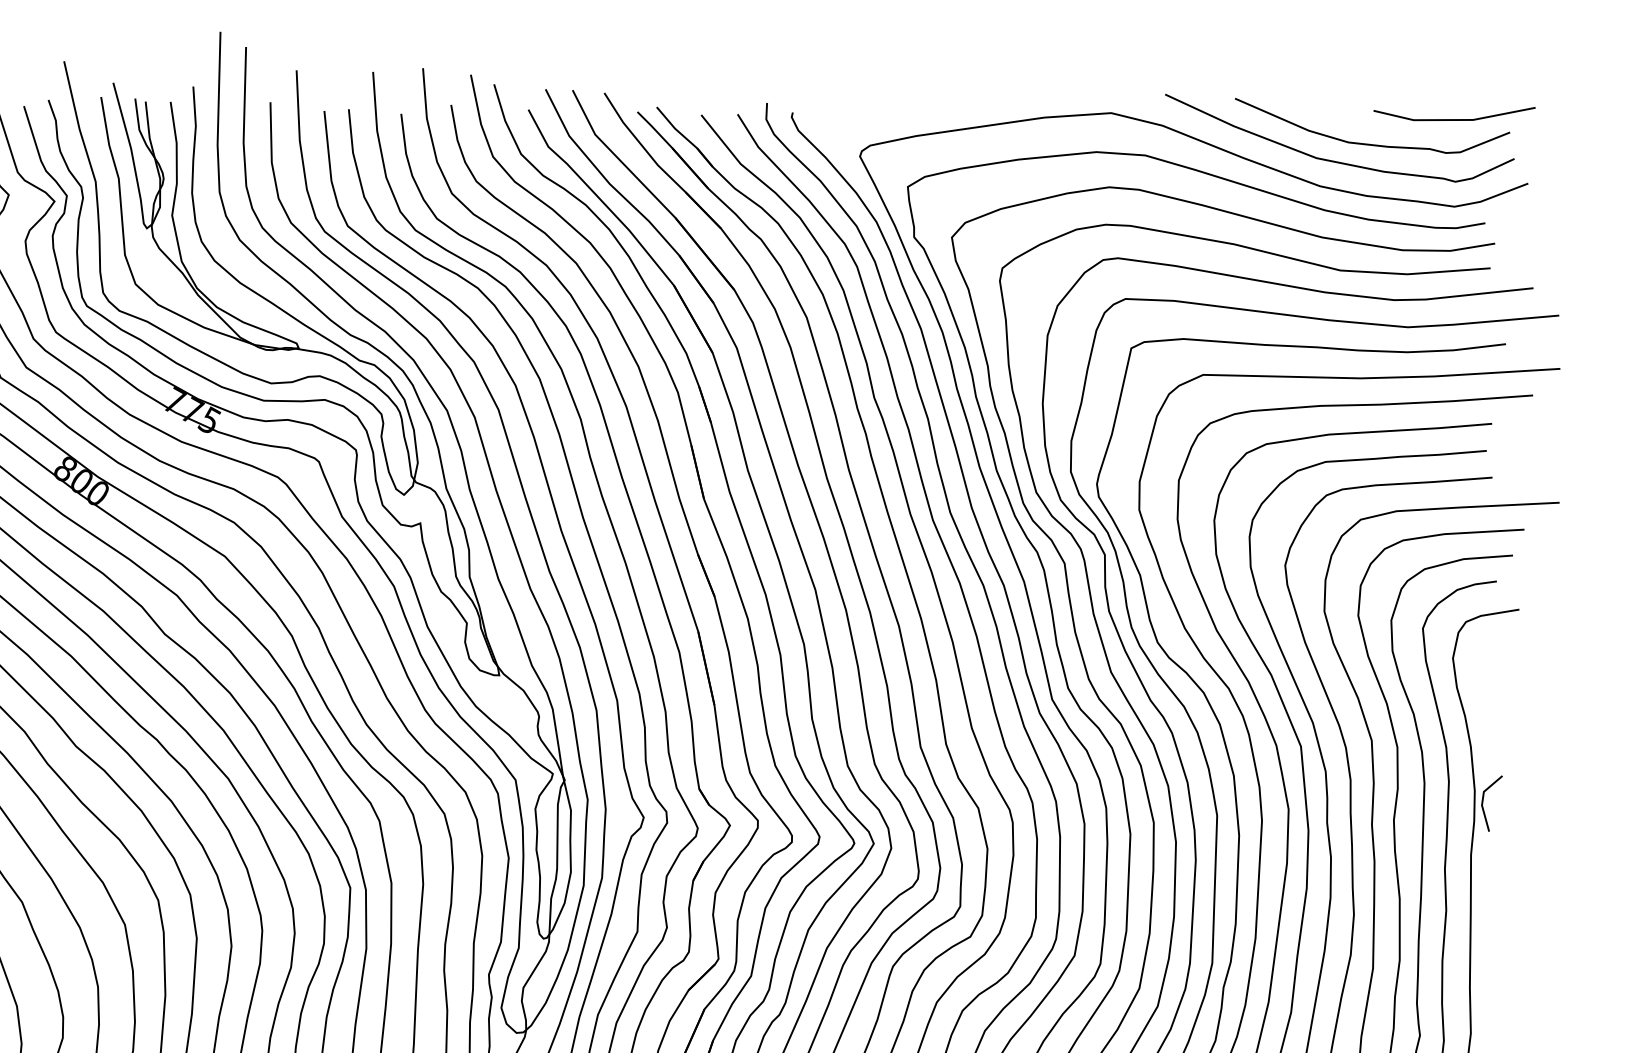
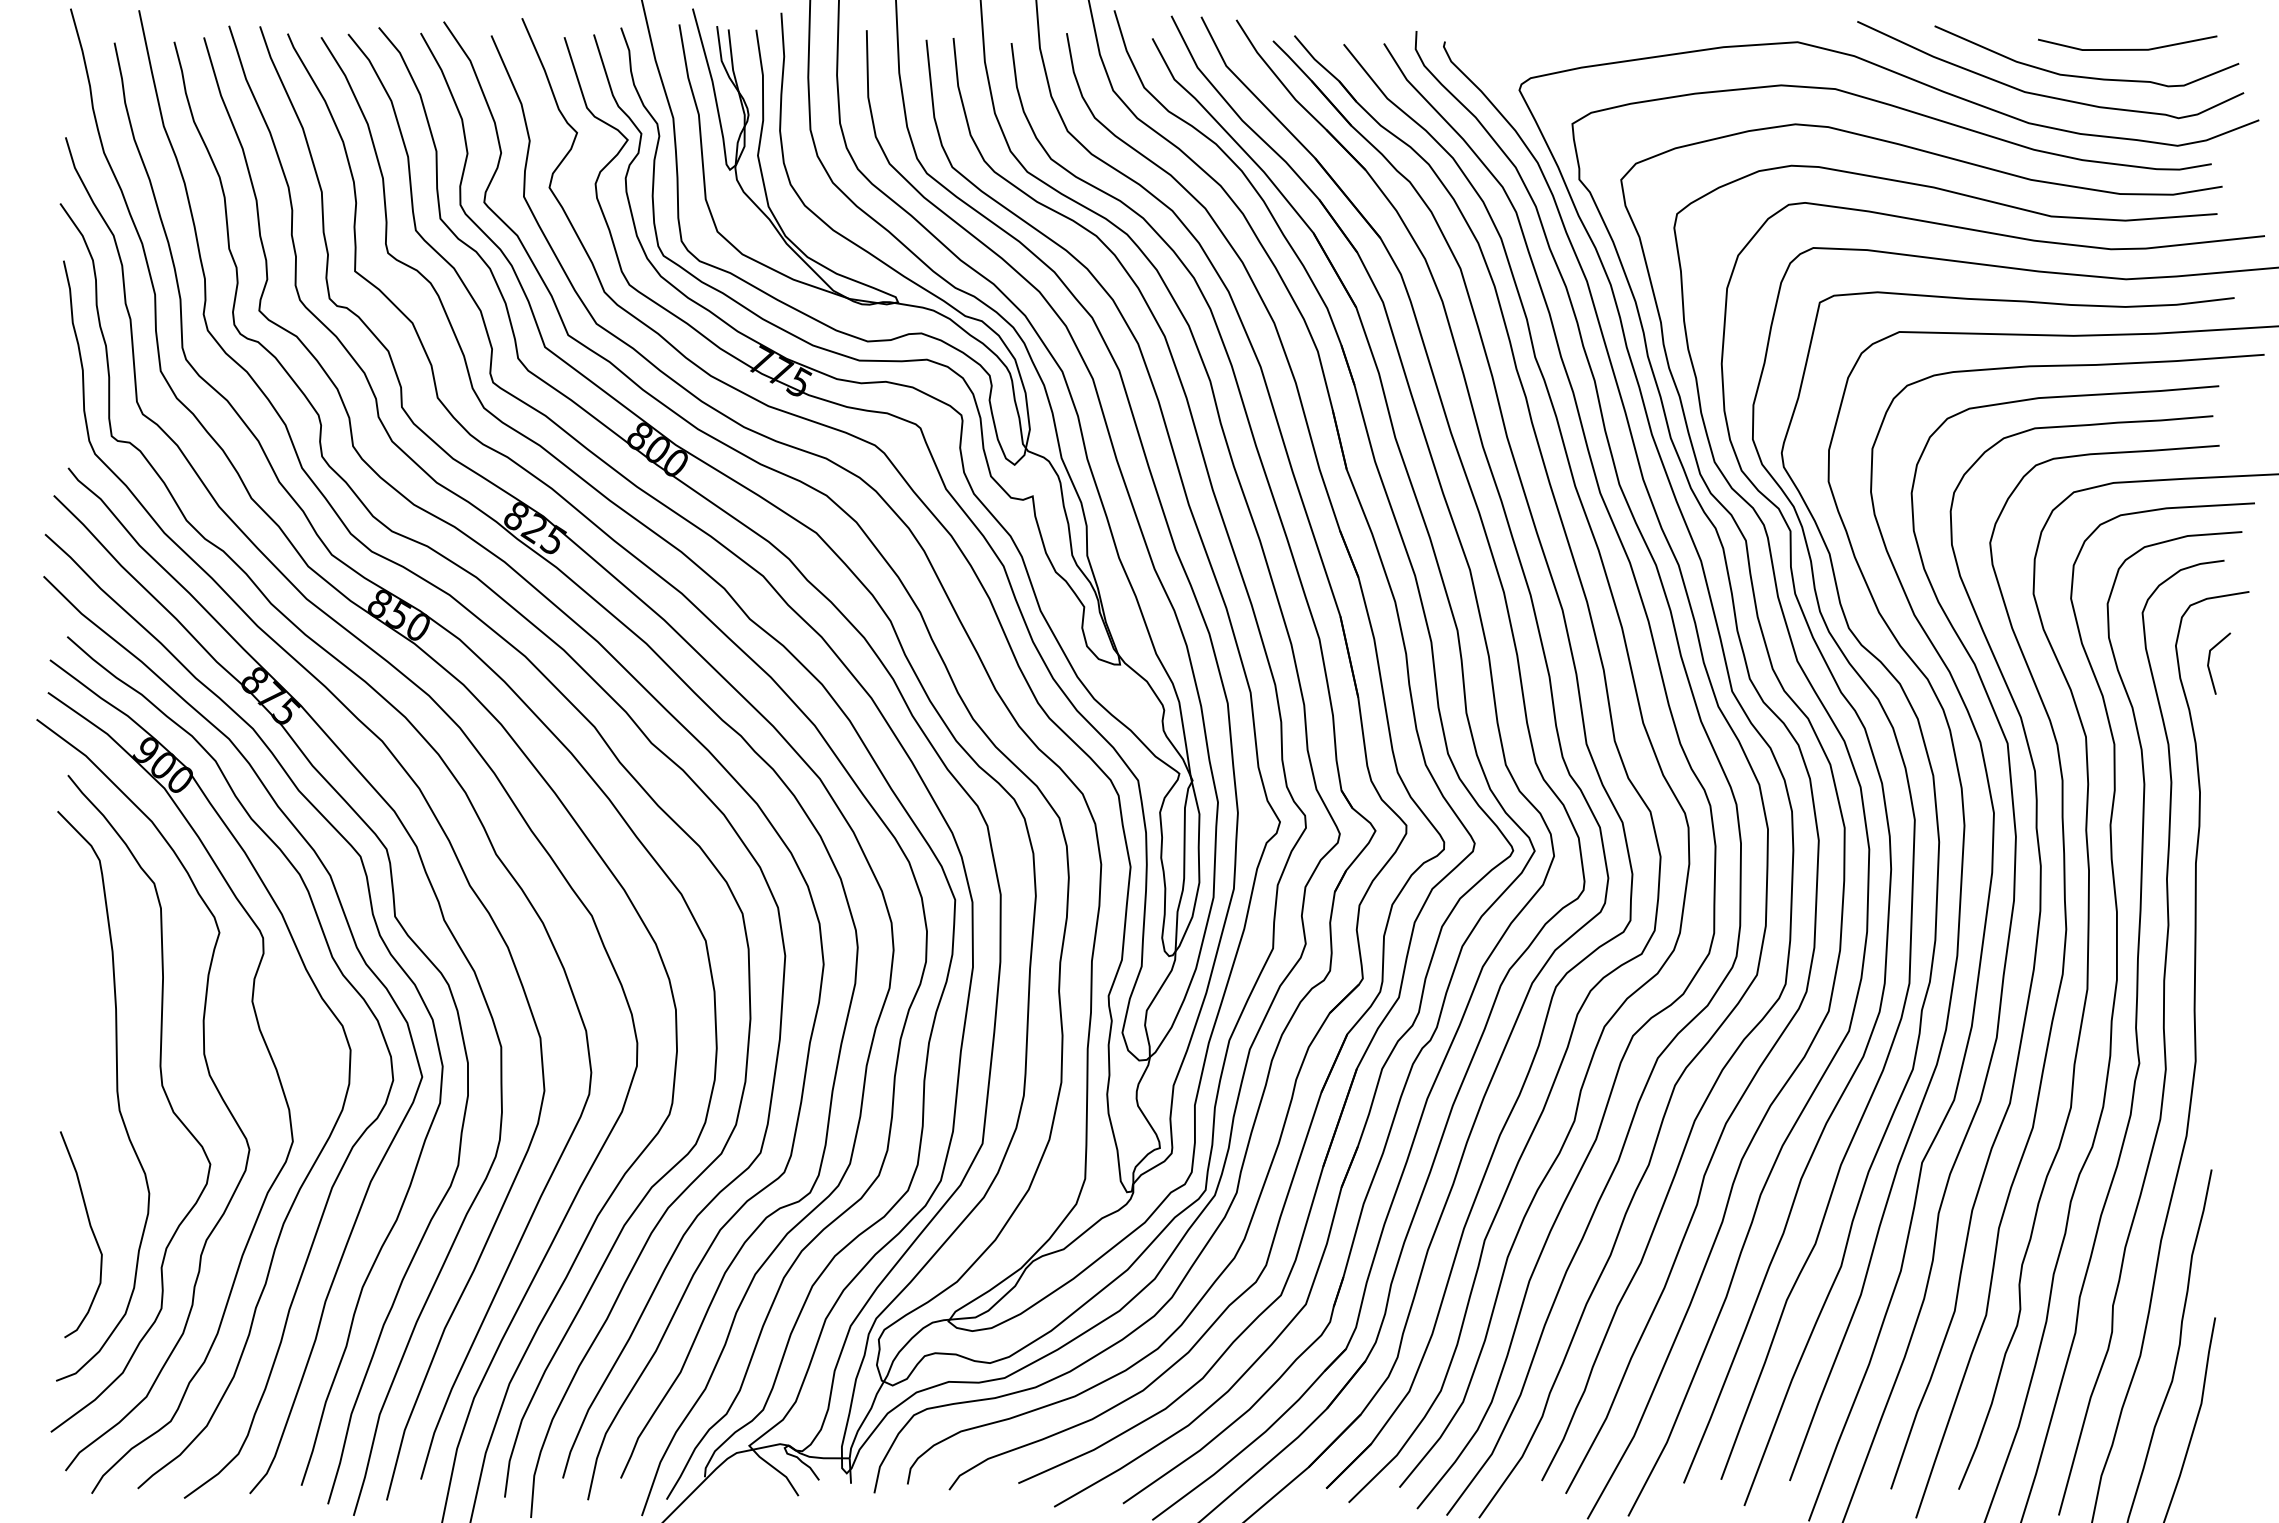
line: (1454, 119) -> (2127, 49), moved
line: (1483, 803) -> (2209, 663), moved

